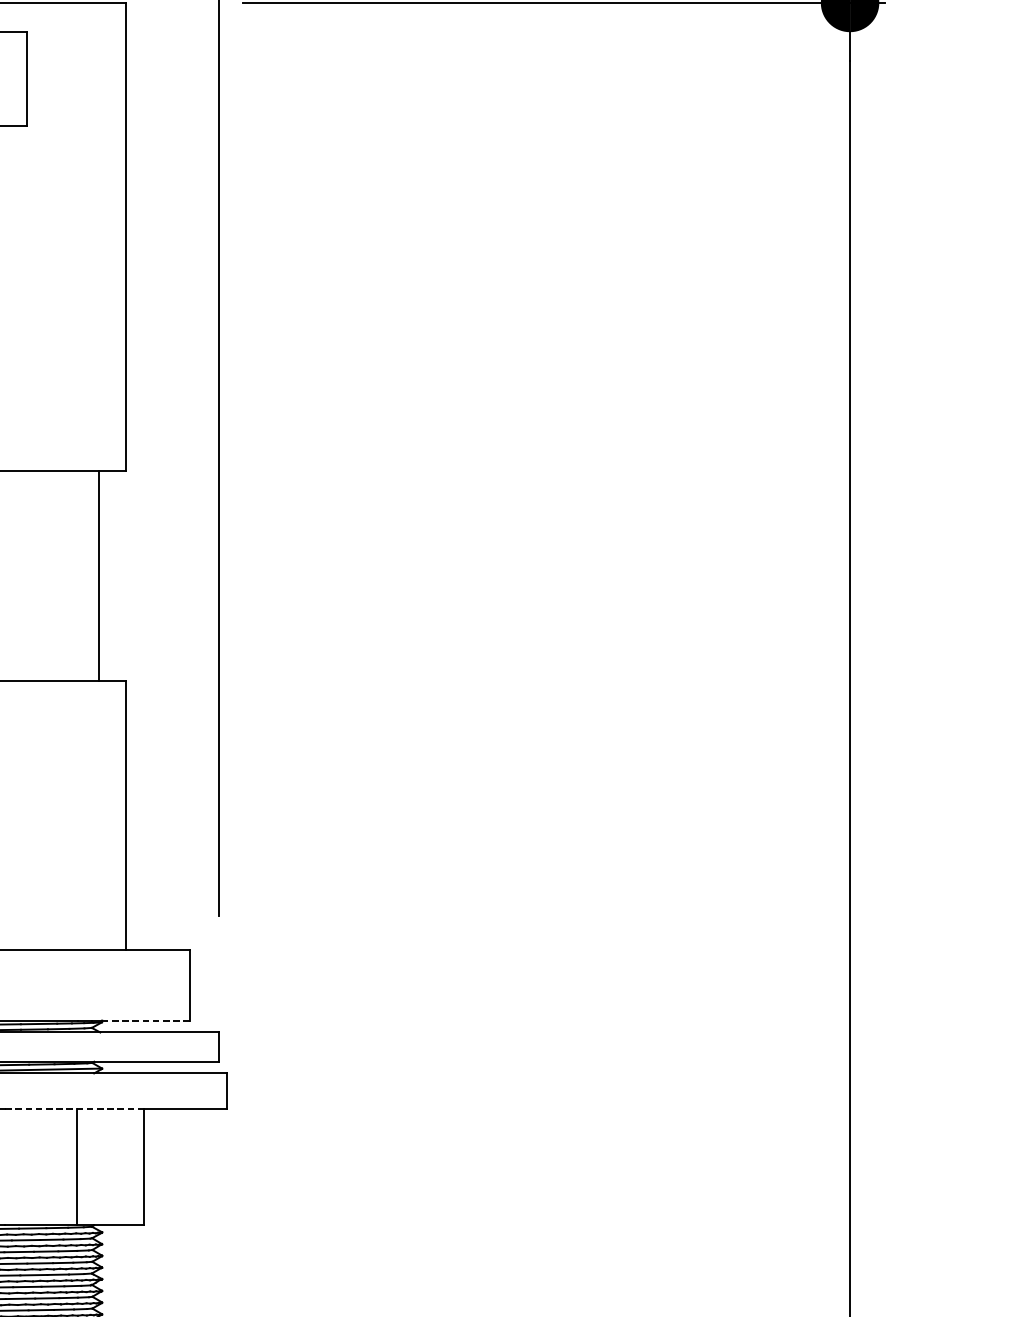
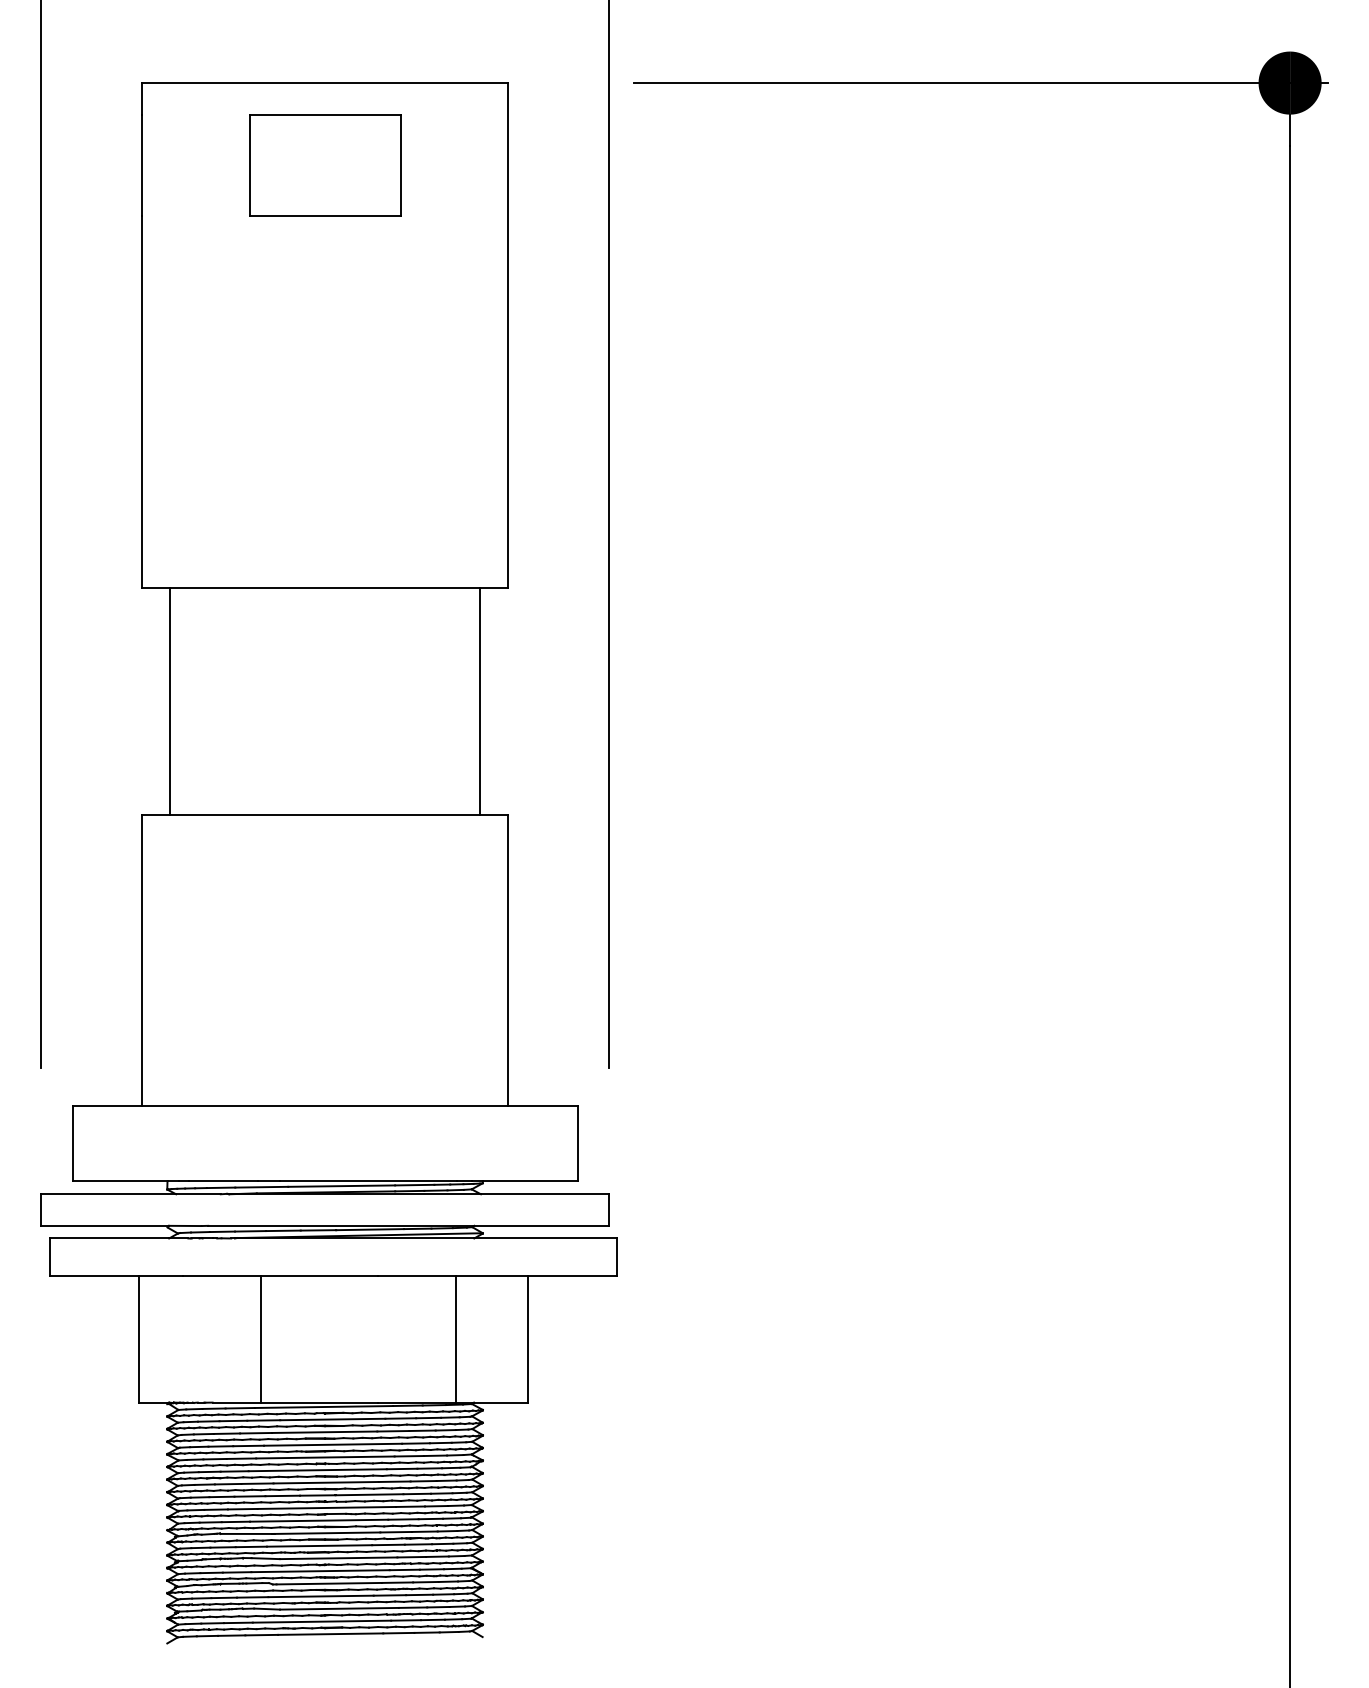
line: (145, 1020) -> (529, 1181), dashed -> solid
line: (74, 1108) -> (453, 1276), dashed -> solid

